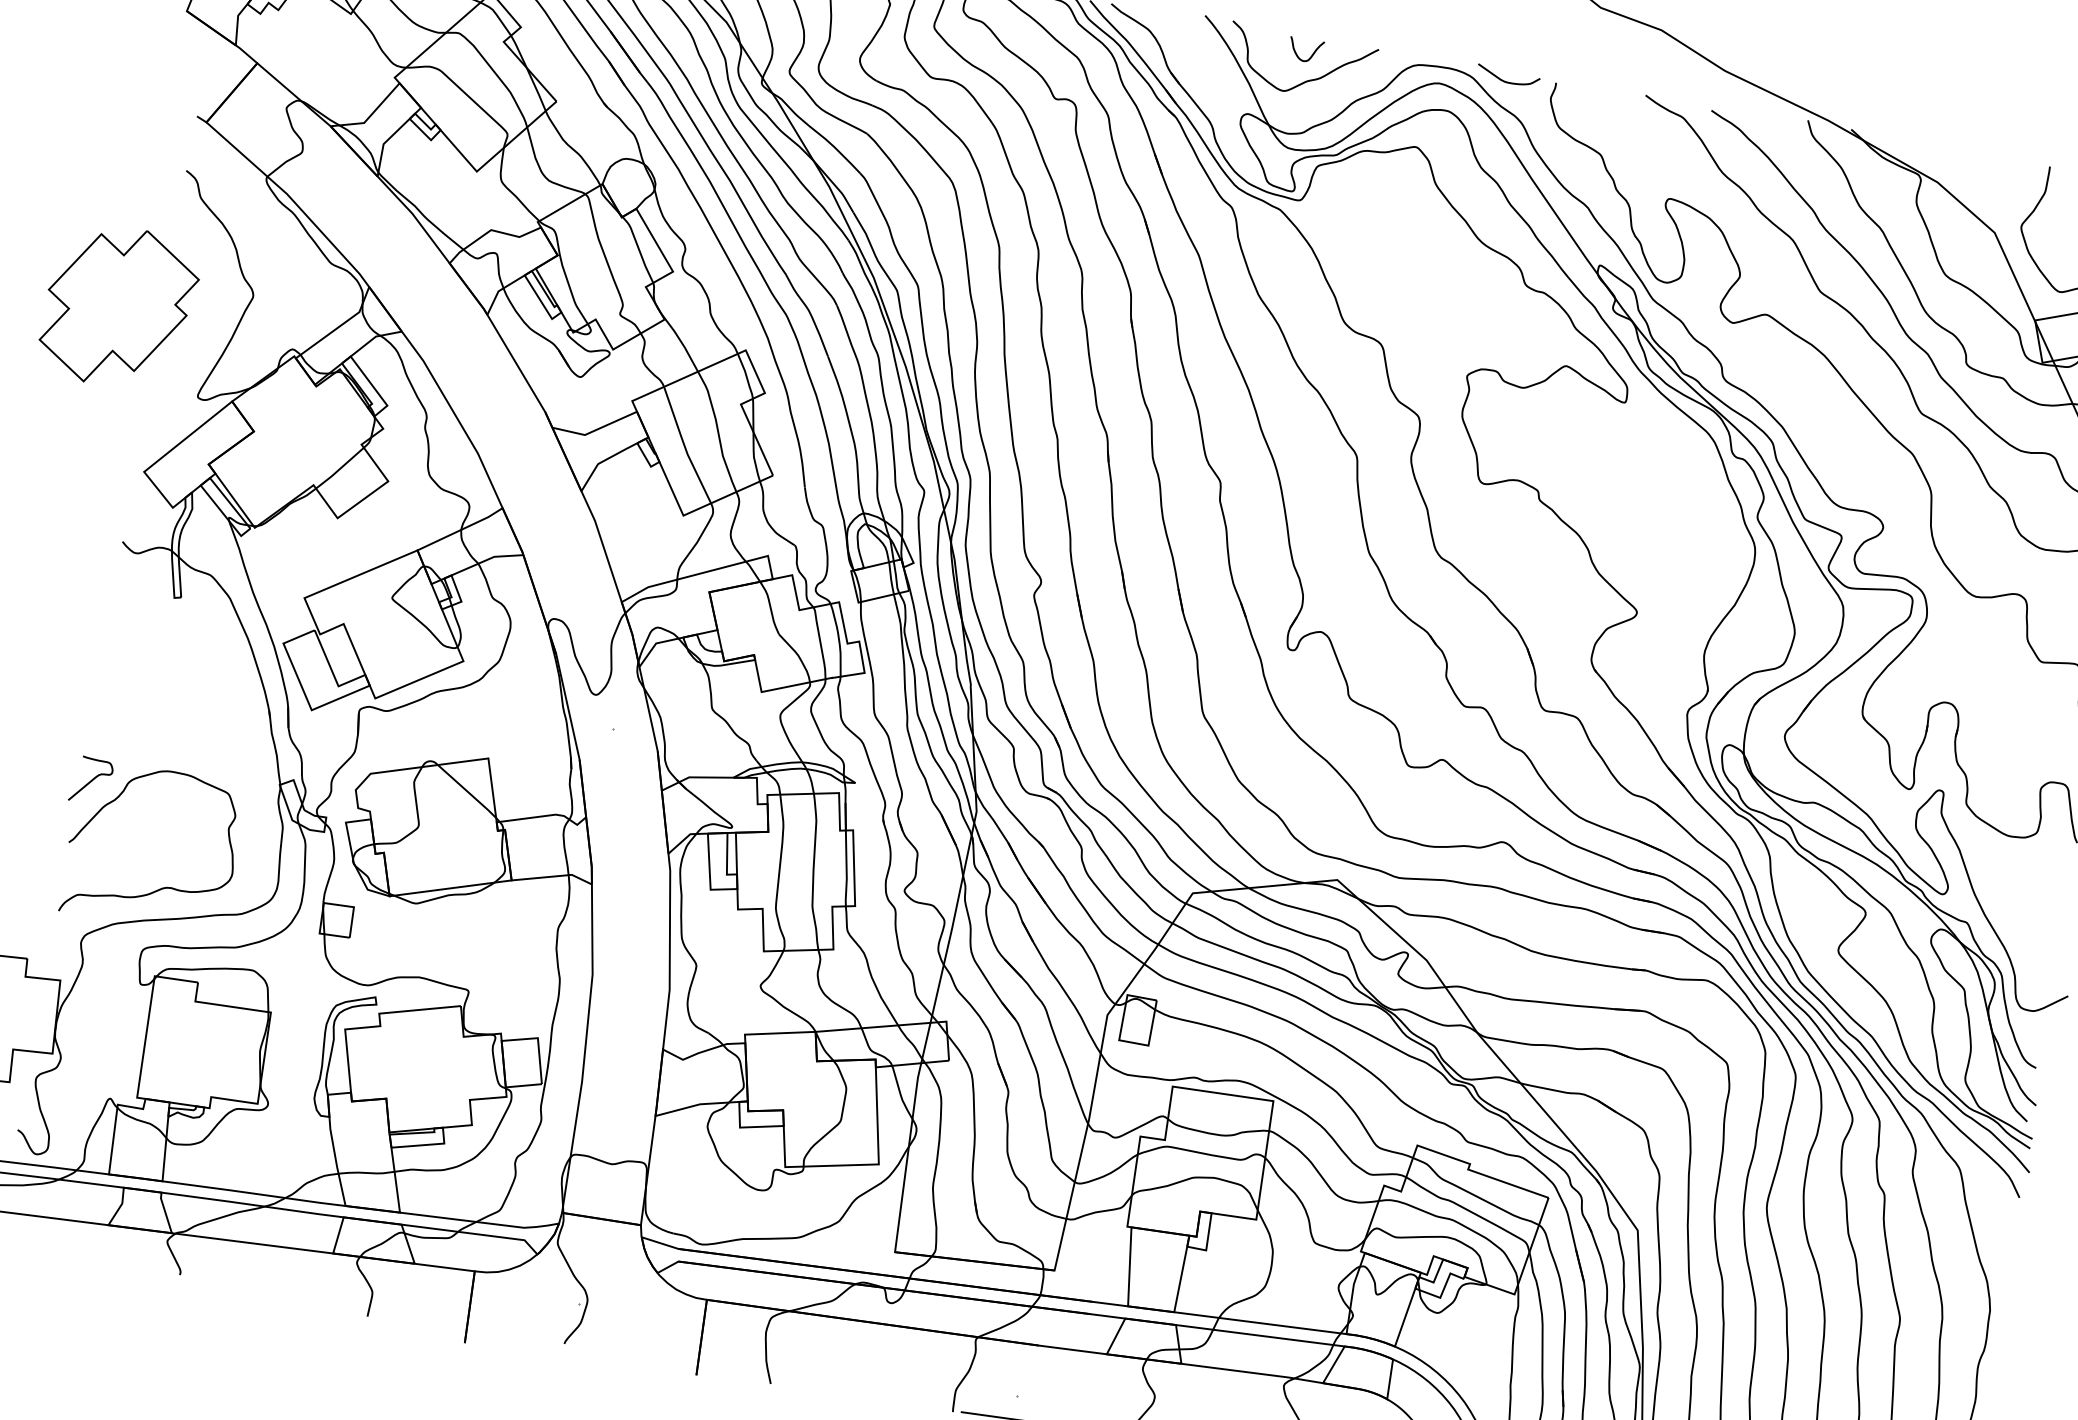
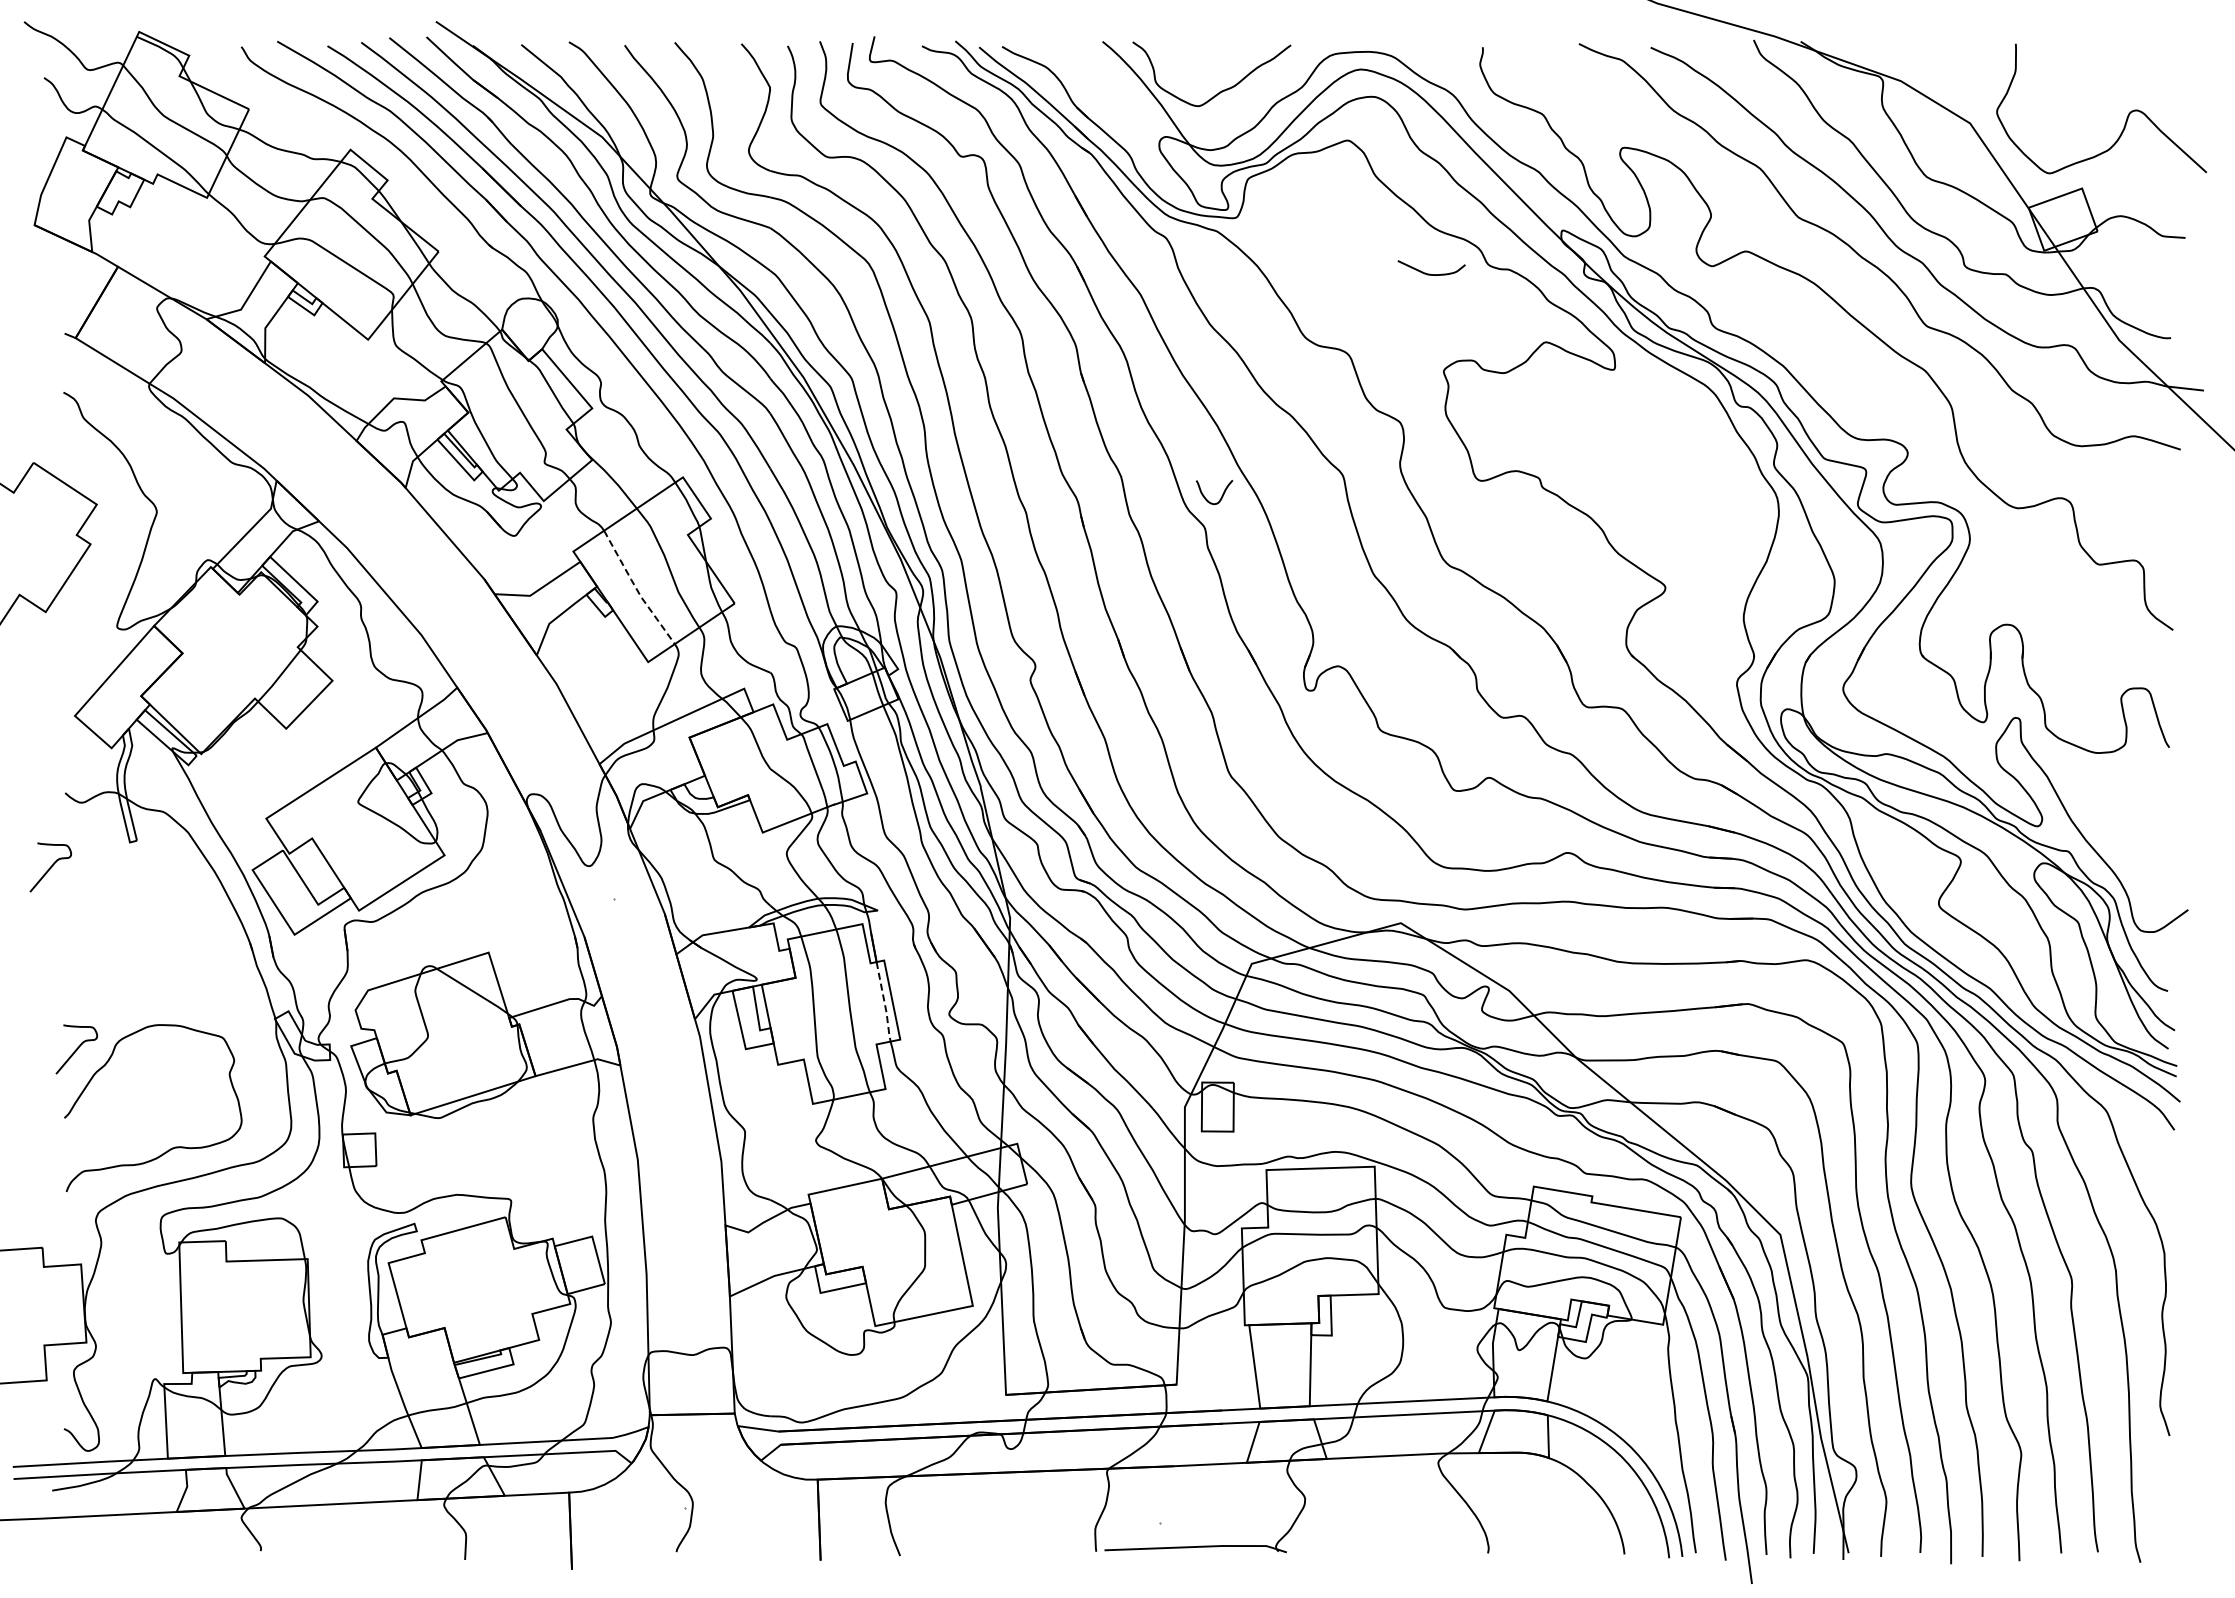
curve: (1311, 54) -> (1221, 495), moved
curve: (1506, 80) -> (1430, 273), moved
line: (685, 446) -> (637, 589), solid -> dashed
curve: (96, 608) -> (50, 867), added
line: (846, 869) -> (884, 1002), solid -> dashed

